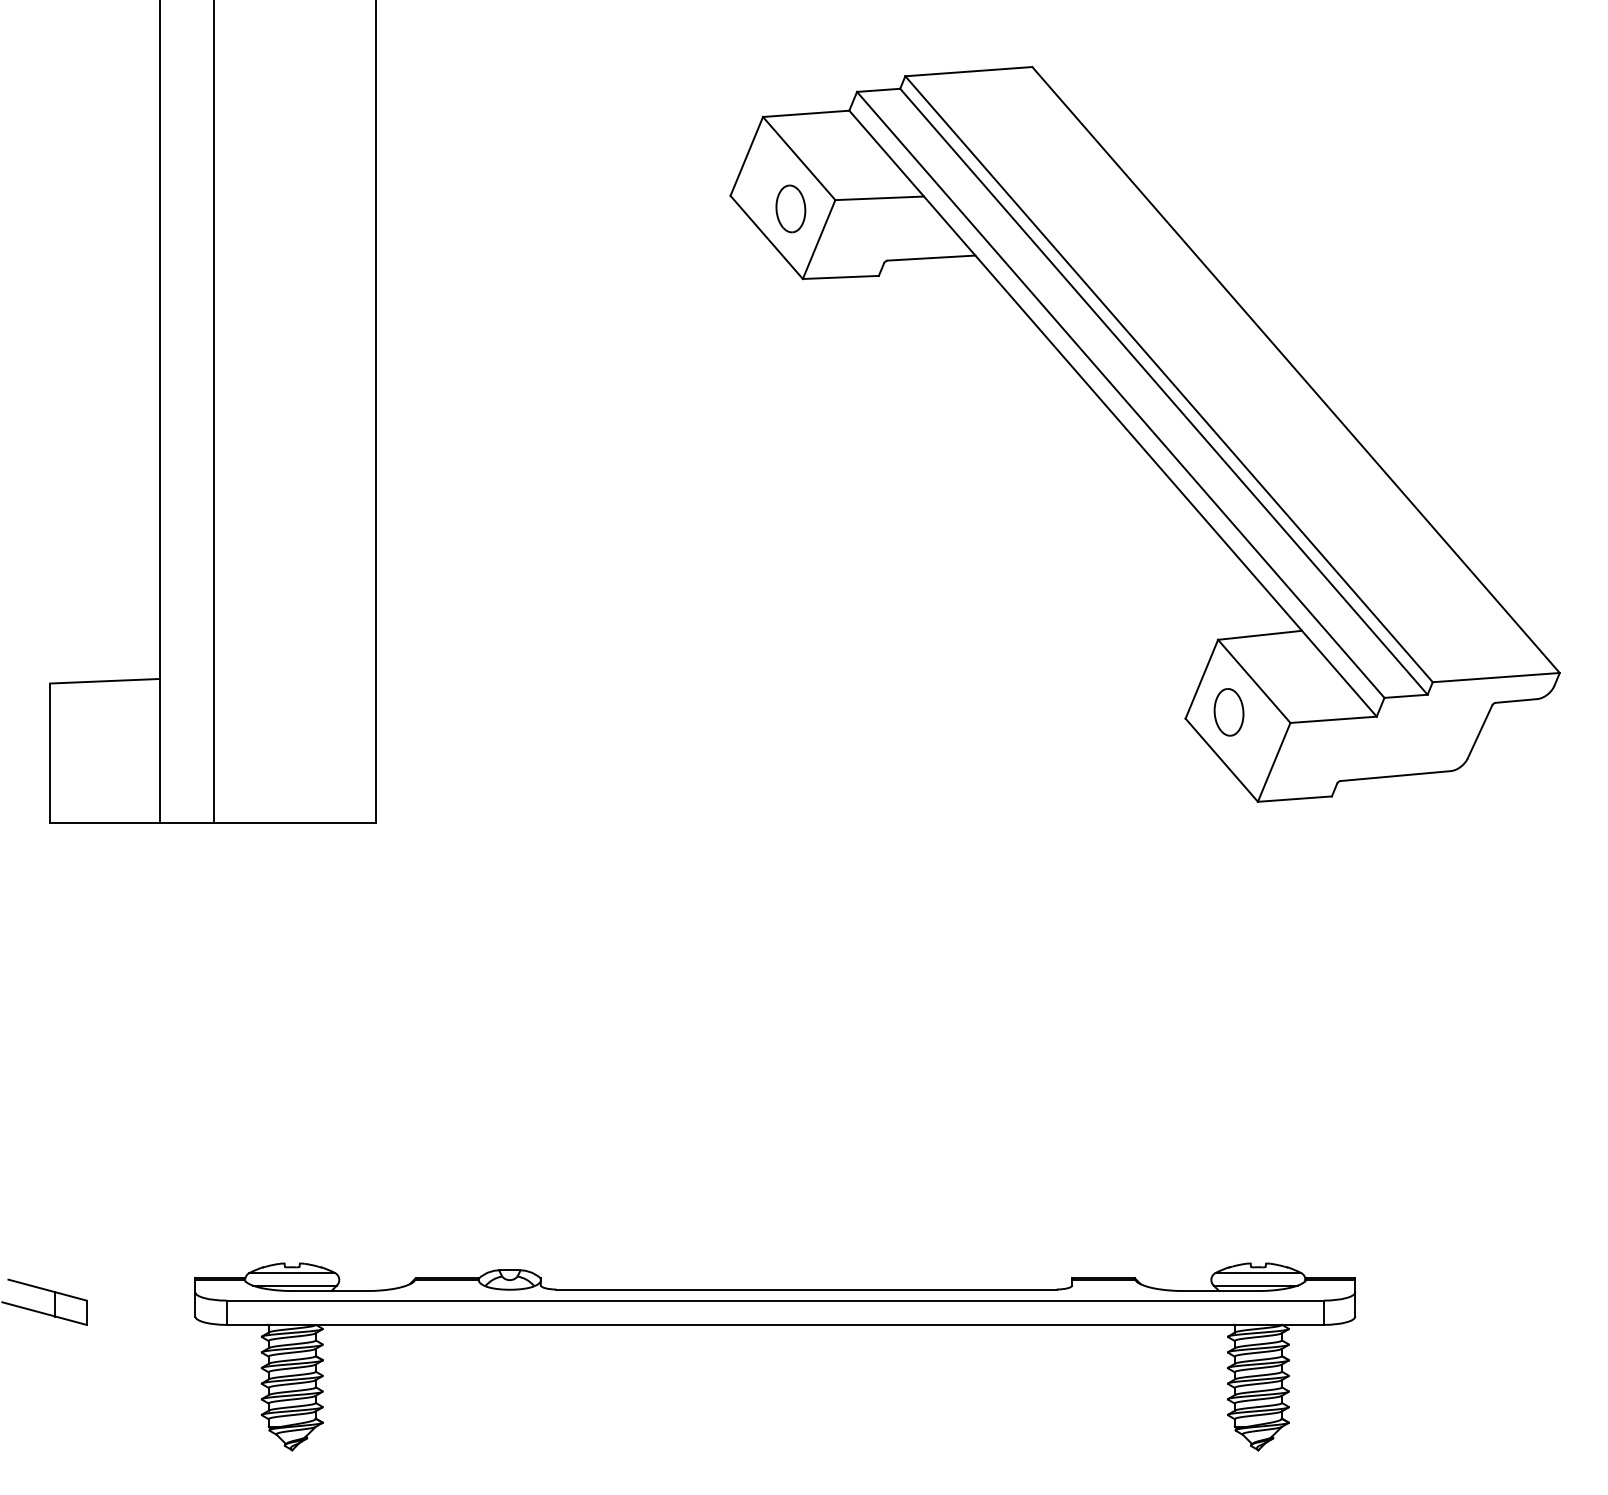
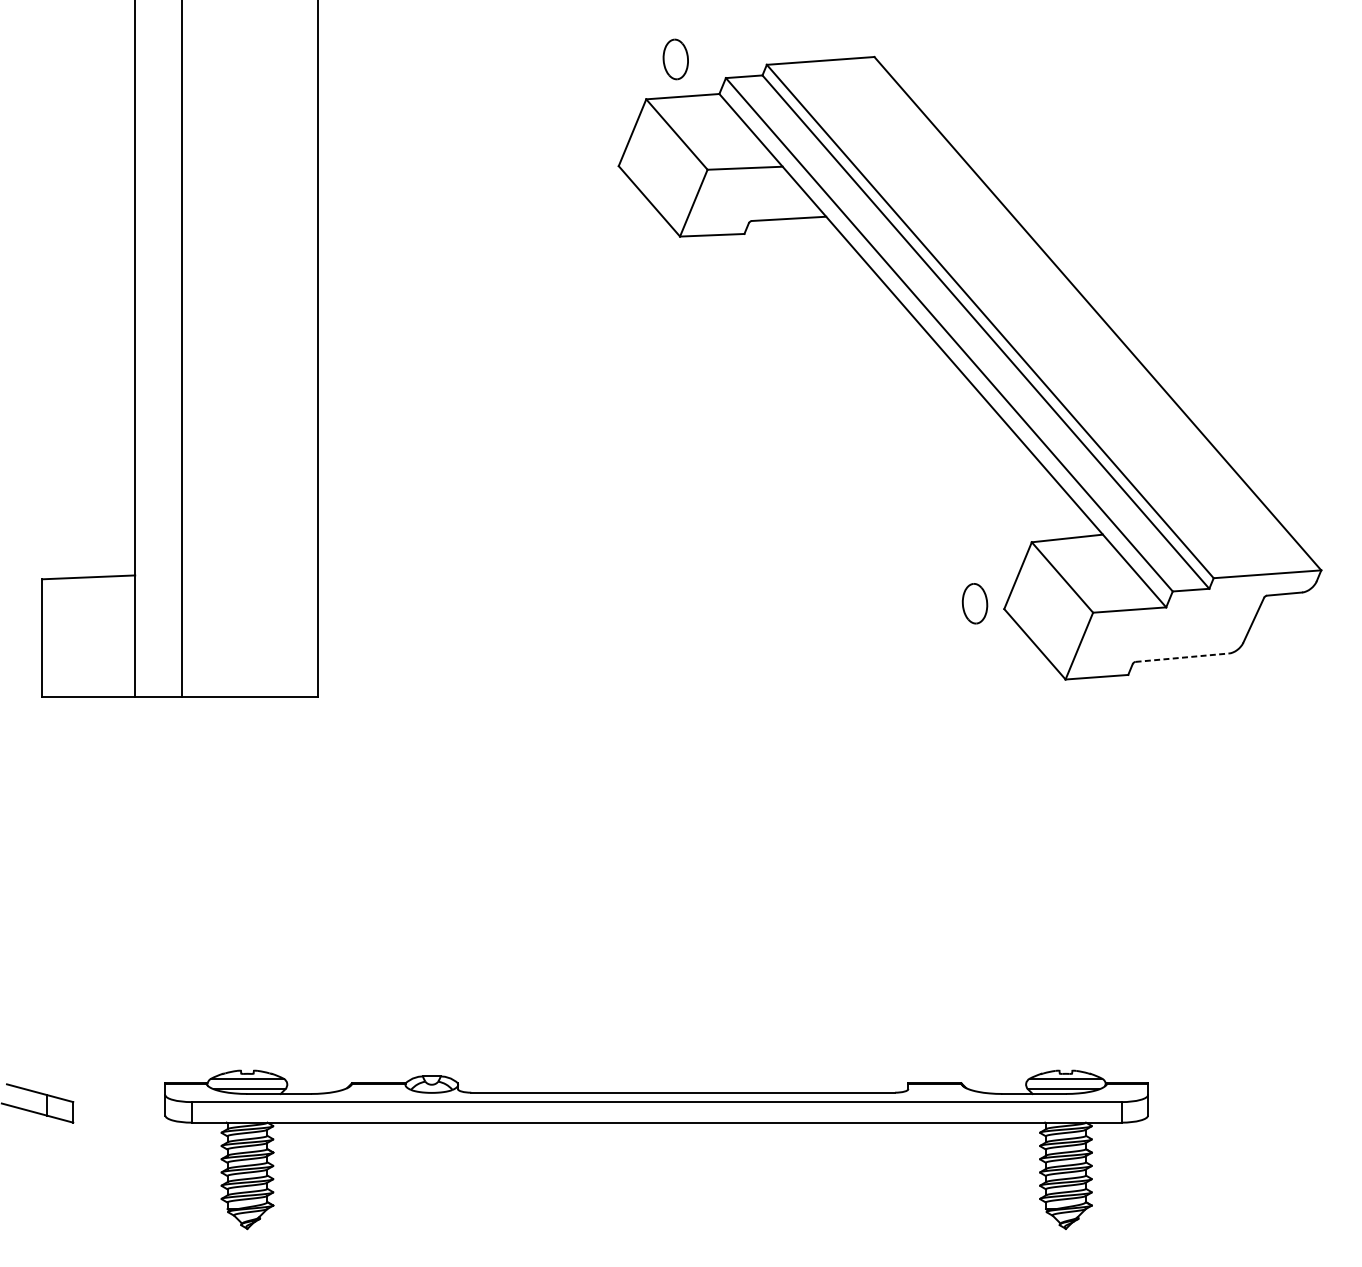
part: (790, 208) -> (675, 59), moved
part: (1228, 712) -> (974, 603), moved
line: (1396, 776) -> (1182, 658), solid -> dashed

